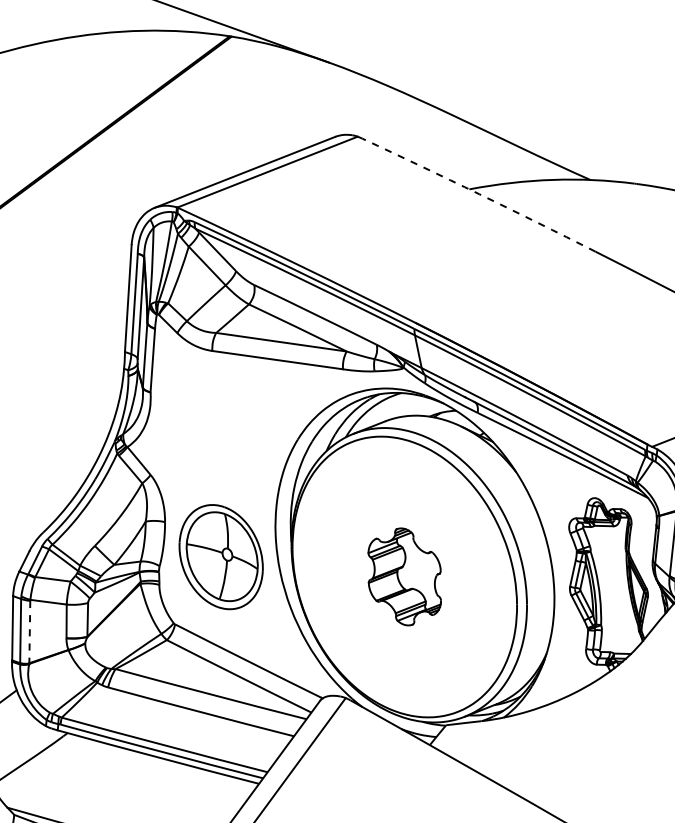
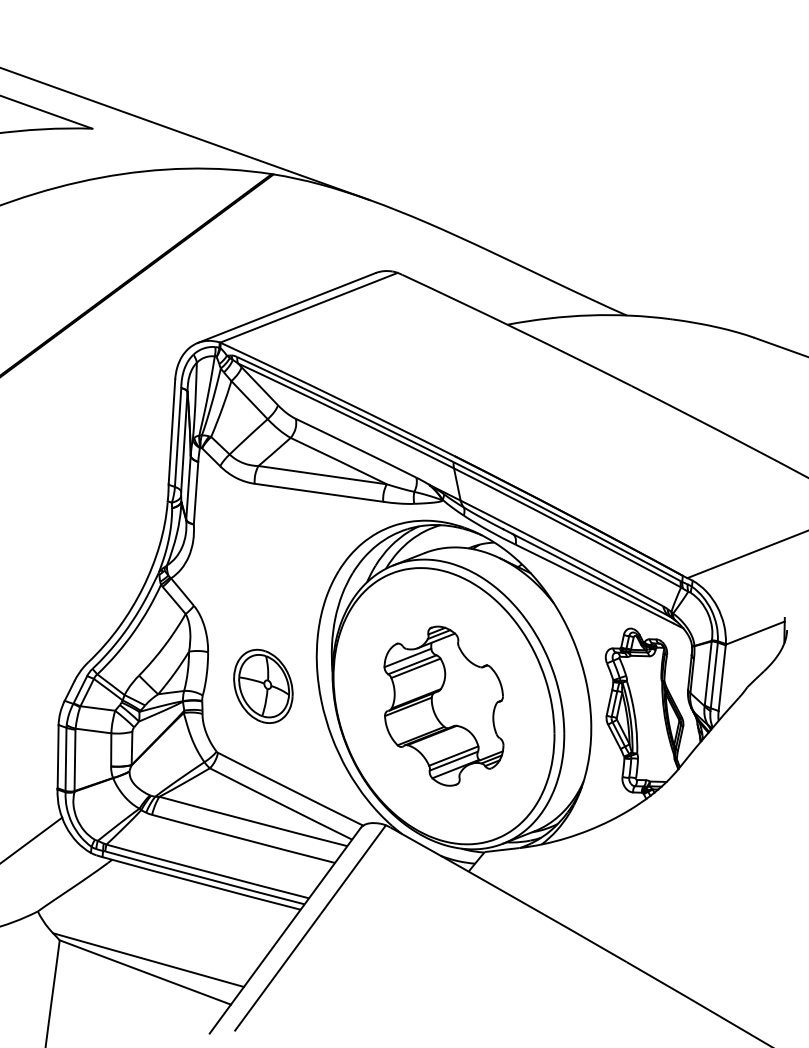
arc: (479, 194) -> (517, 329), dashed -> solid
part: (221, 555) -> (263, 685), size x0.71
part: (404, 576) -> (443, 705), size x1.67
line: (30, 632) -> (75, 760), dashed -> solid

